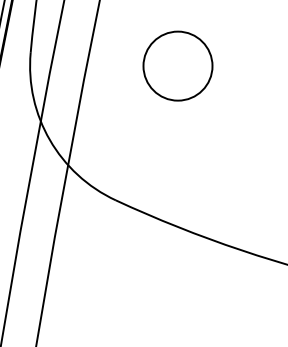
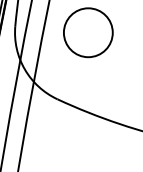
circle: (176, 65) -> (87, 32), size x1.43

